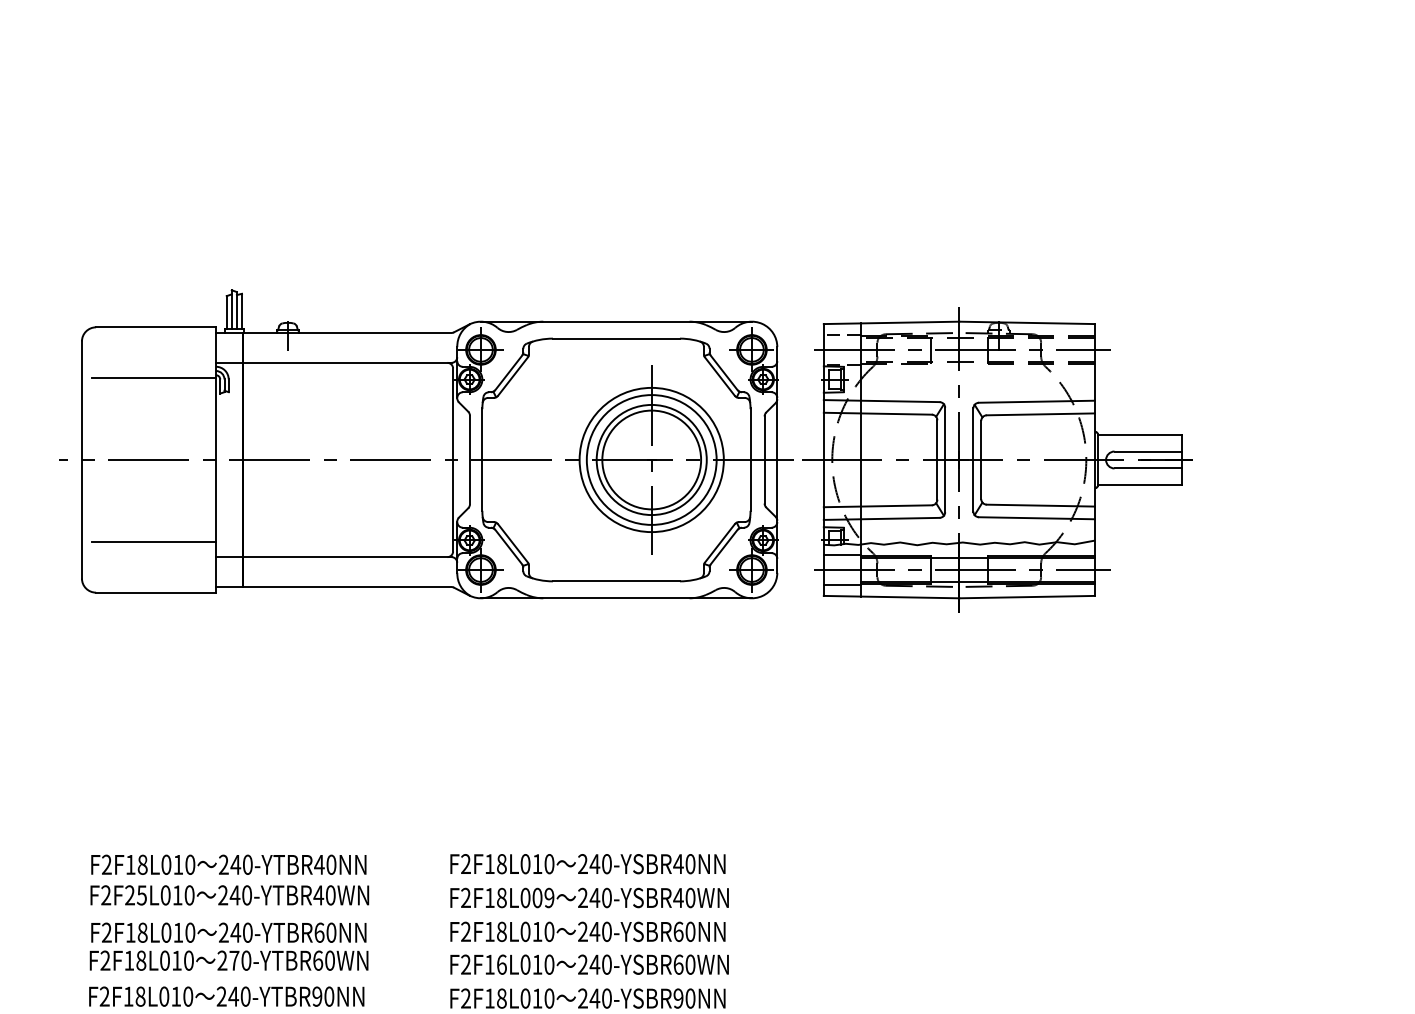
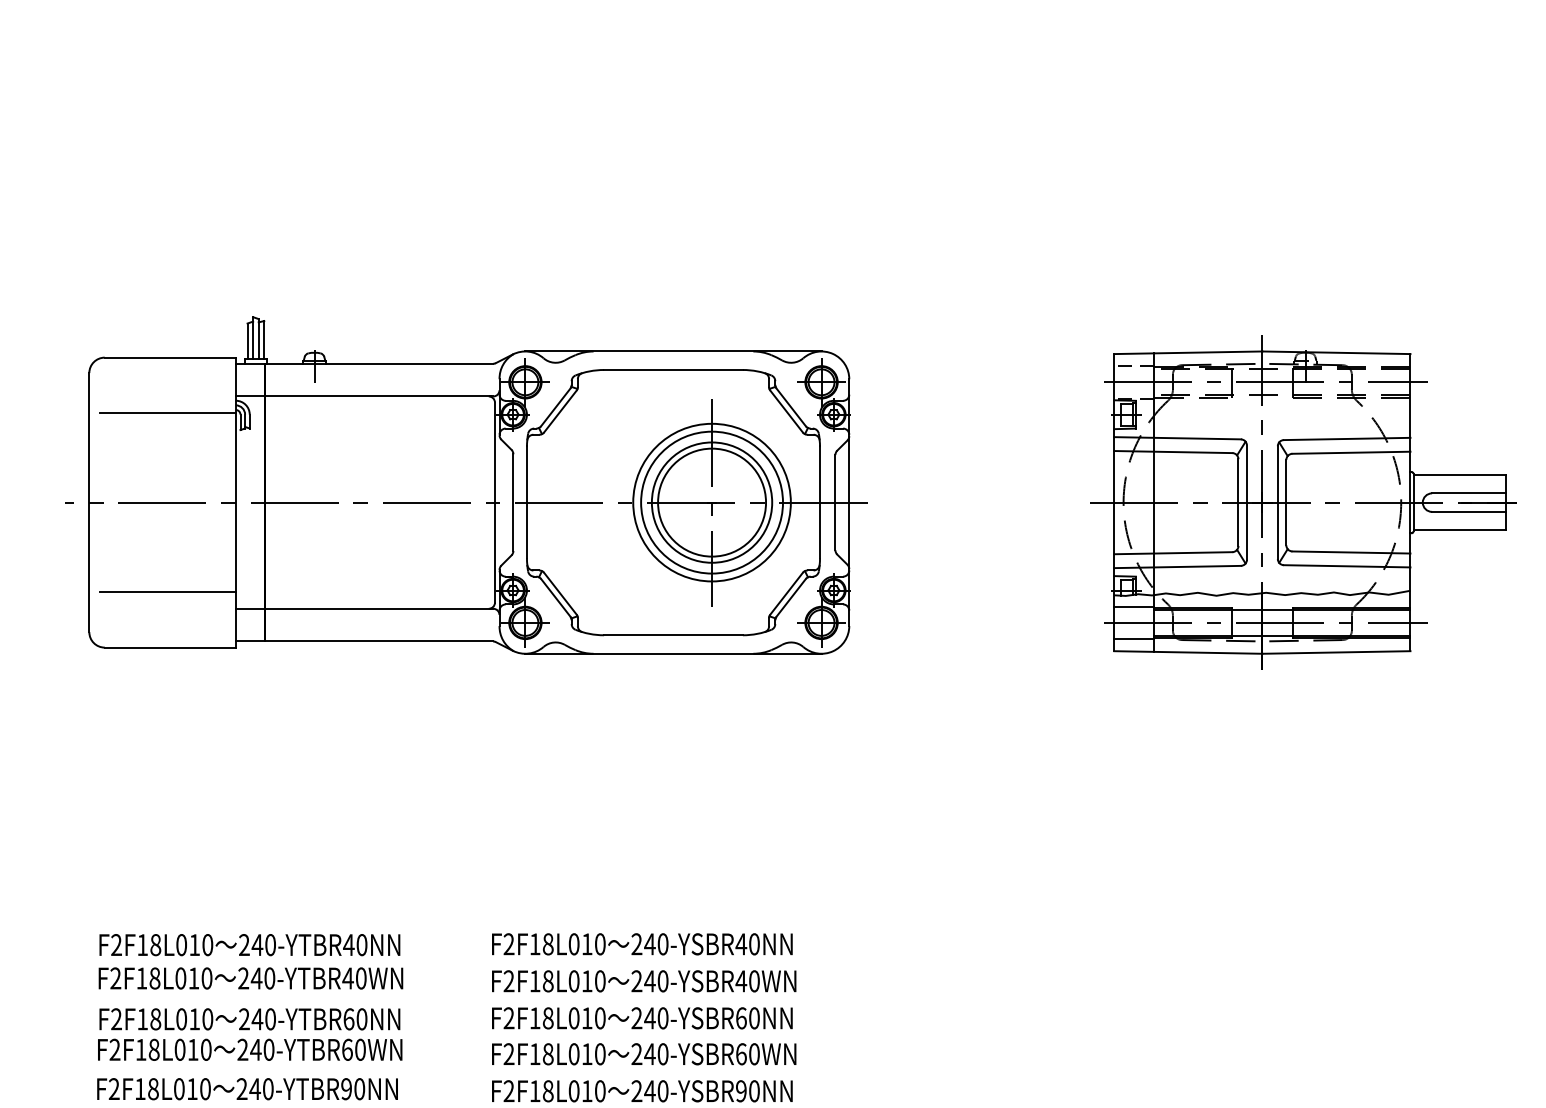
part: (997, 459) -> (1304, 502), moved
text: (135, 895) -> (147, 978), F2F25L010 -> F2F18L010
text: (543, 897) -> (593, 980), F2F18L009 -> F2F18L010
text: (234, 960) -> (256, 1049), 270-YTBR60WN -> 240-YTBR60WN
text: (501, 964) -> (547, 1054), F2F16L010 -> F2F18L010

